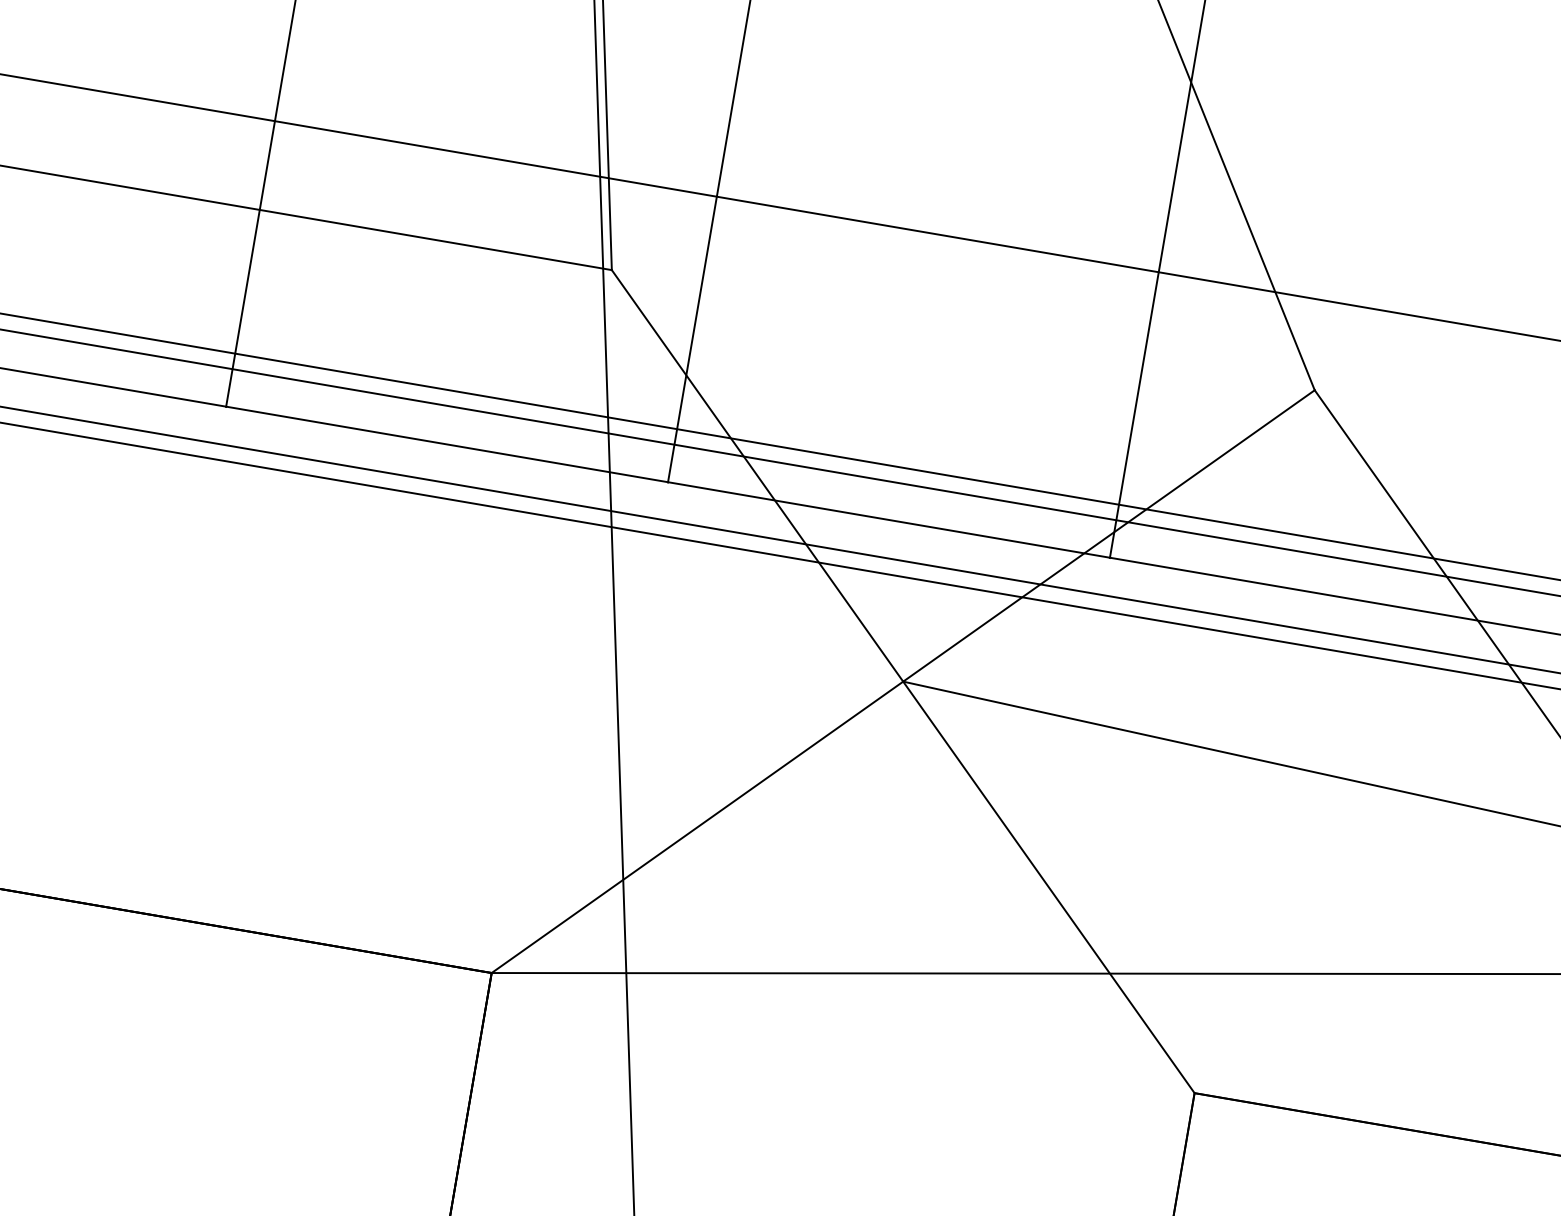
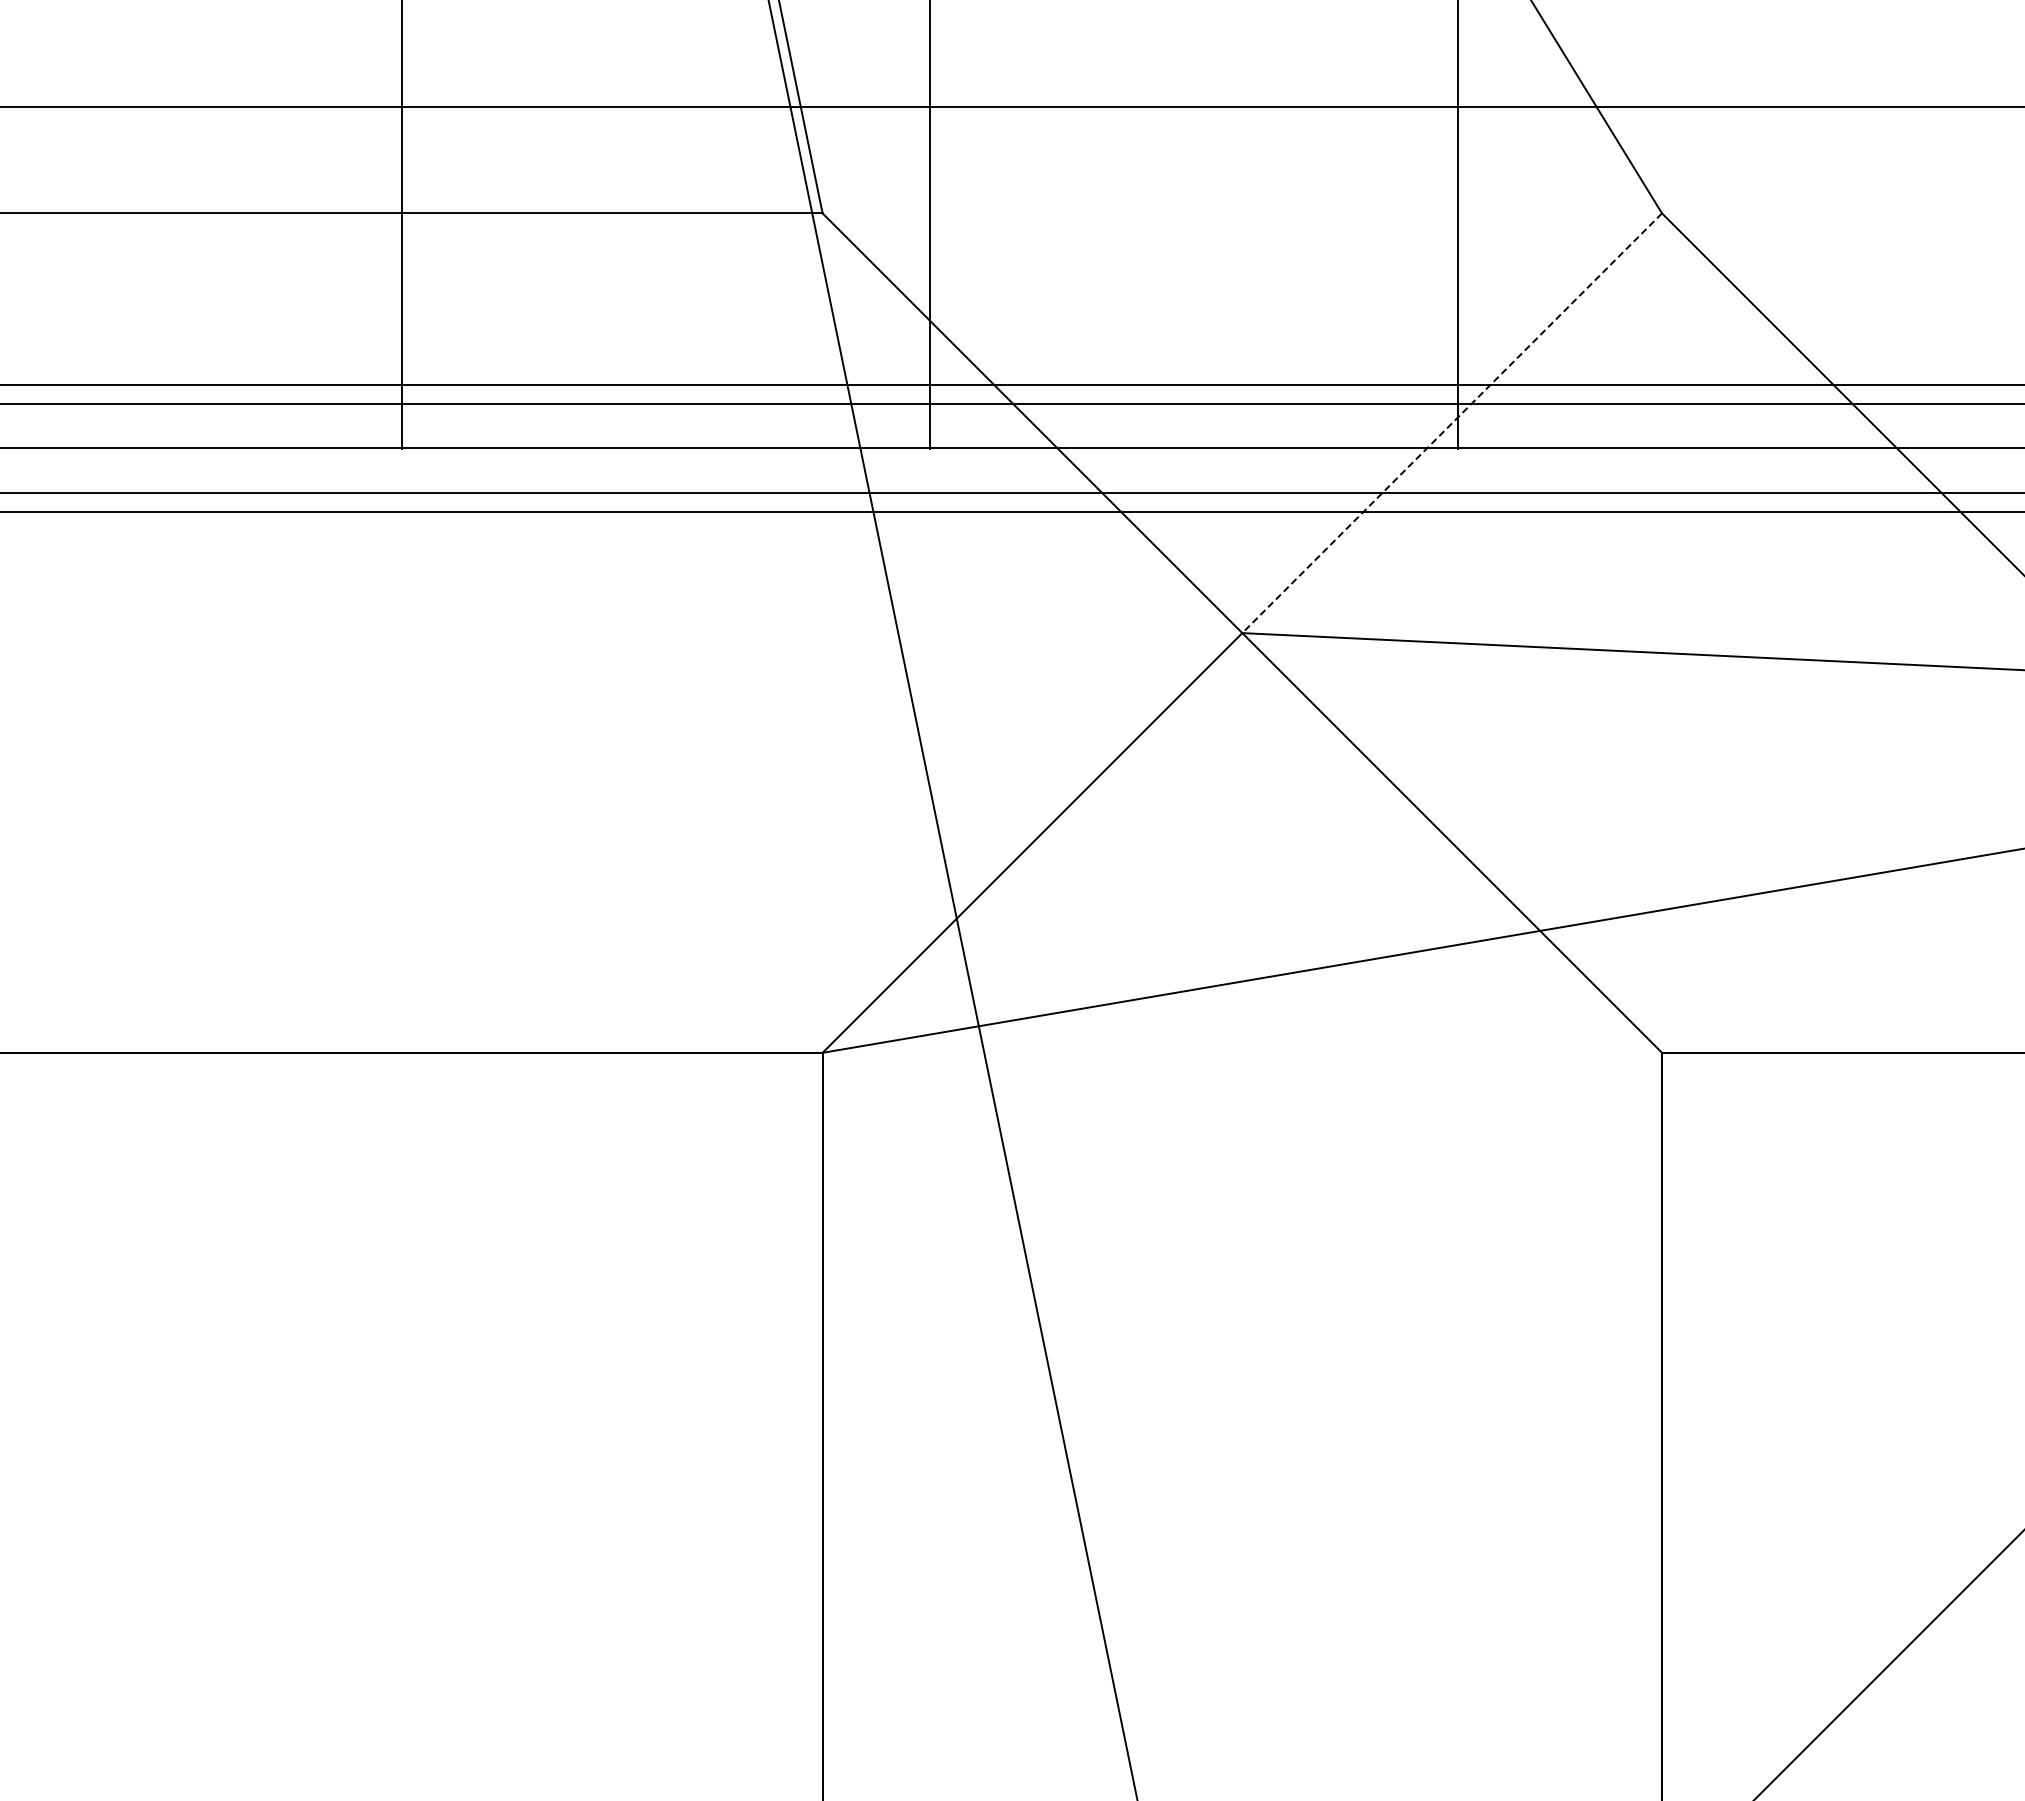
line: (1109, 536) -> (1452, 423), solid -> dashed

